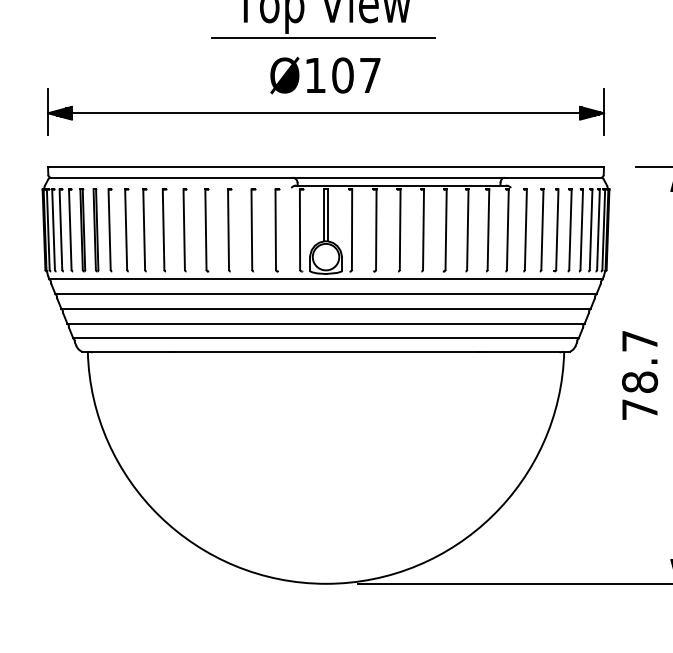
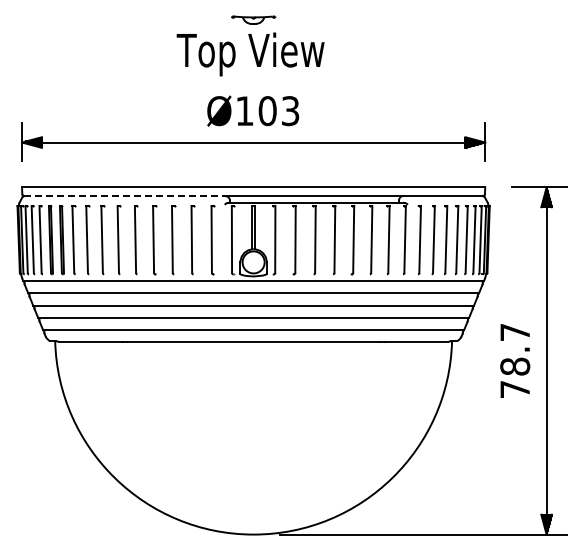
line: (323, 38) -> (251, 80), removed
text: (370, 75) -> (290, 111), Ø107 -> Ø103
line: (172, 178) -> (125, 196), solid -> dashed

